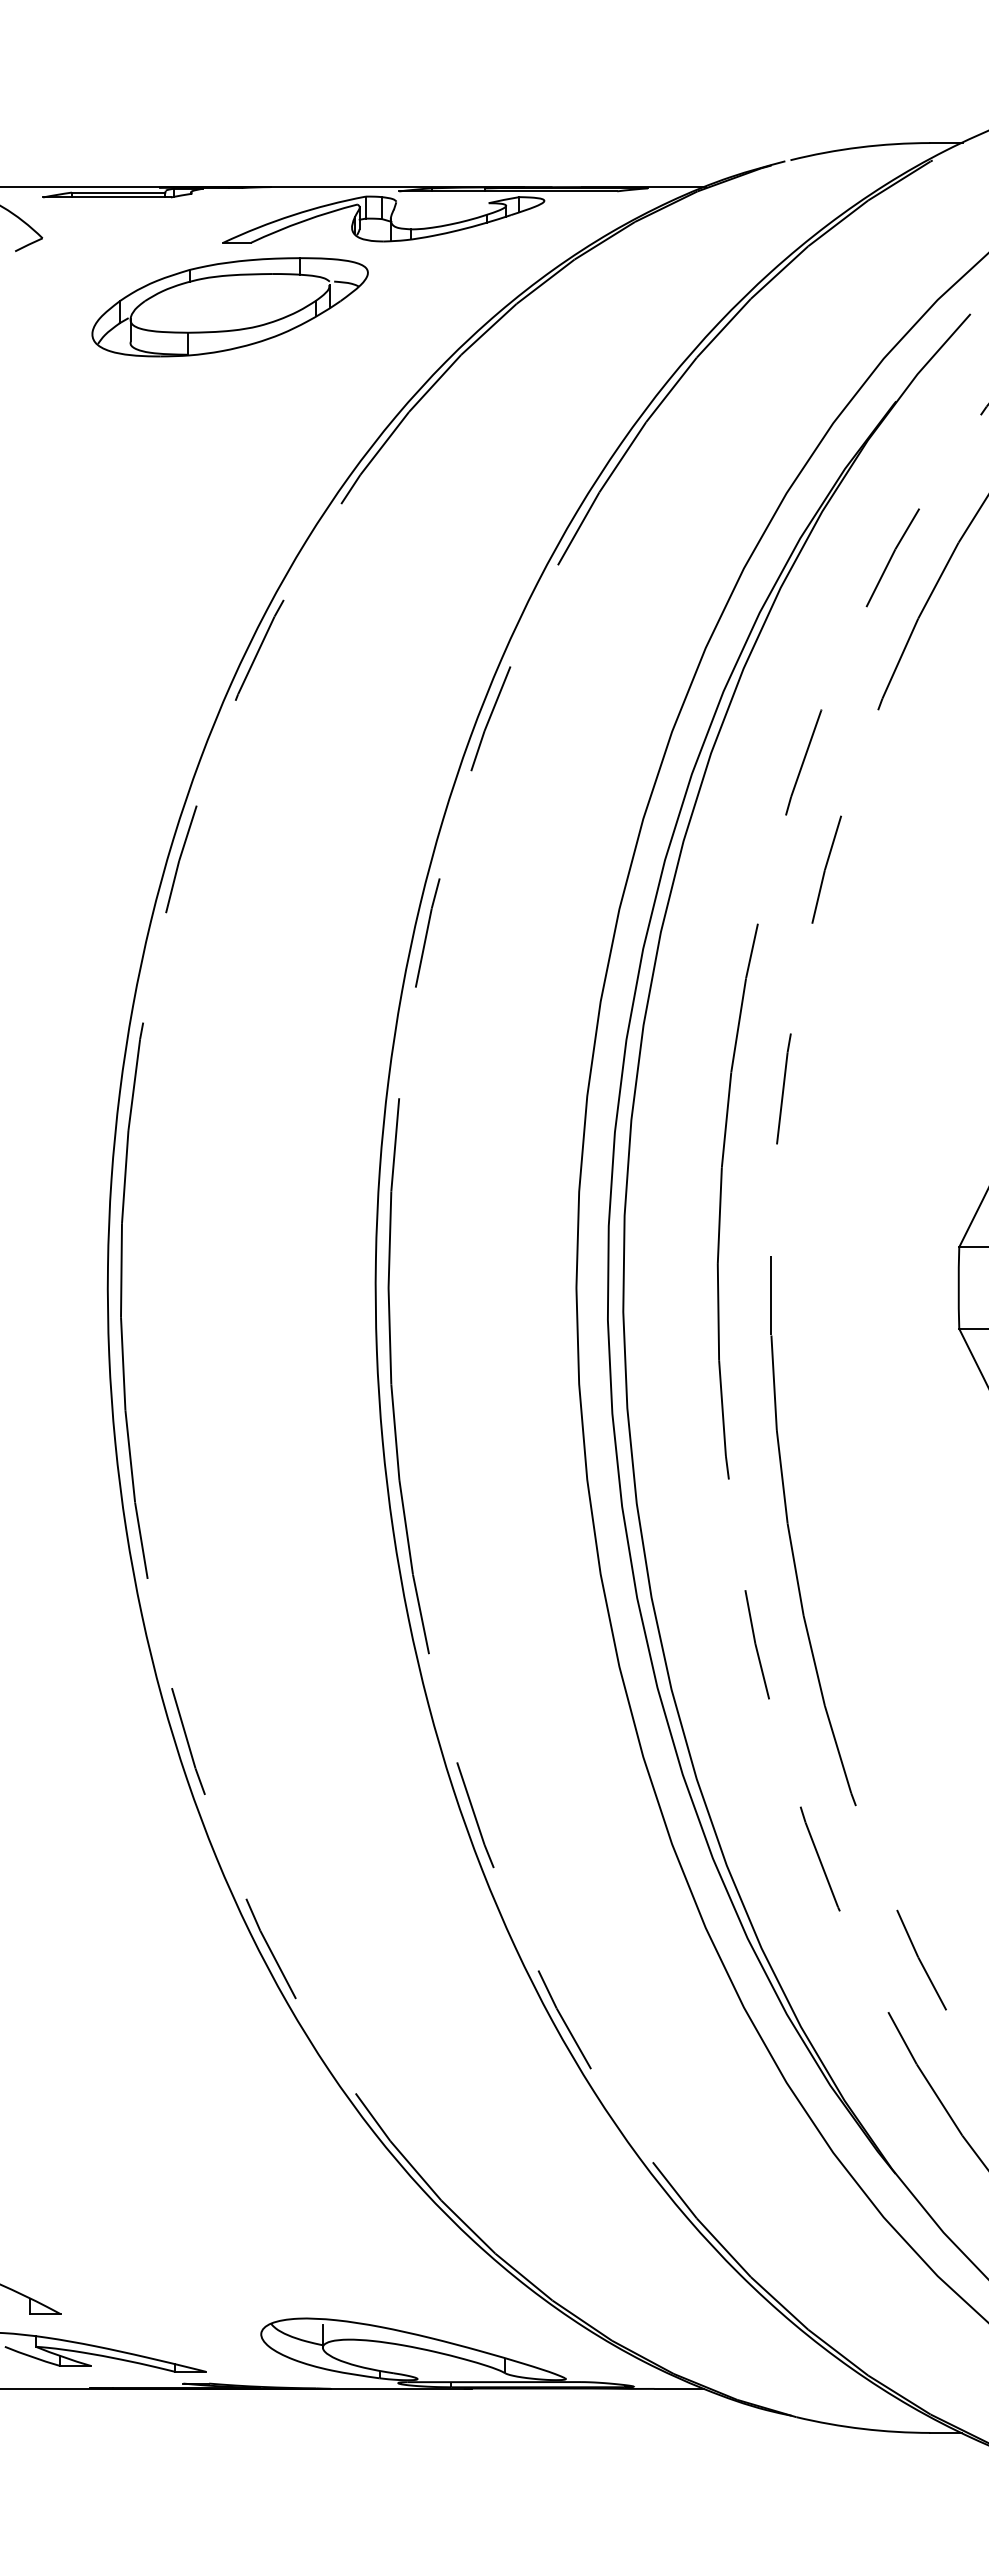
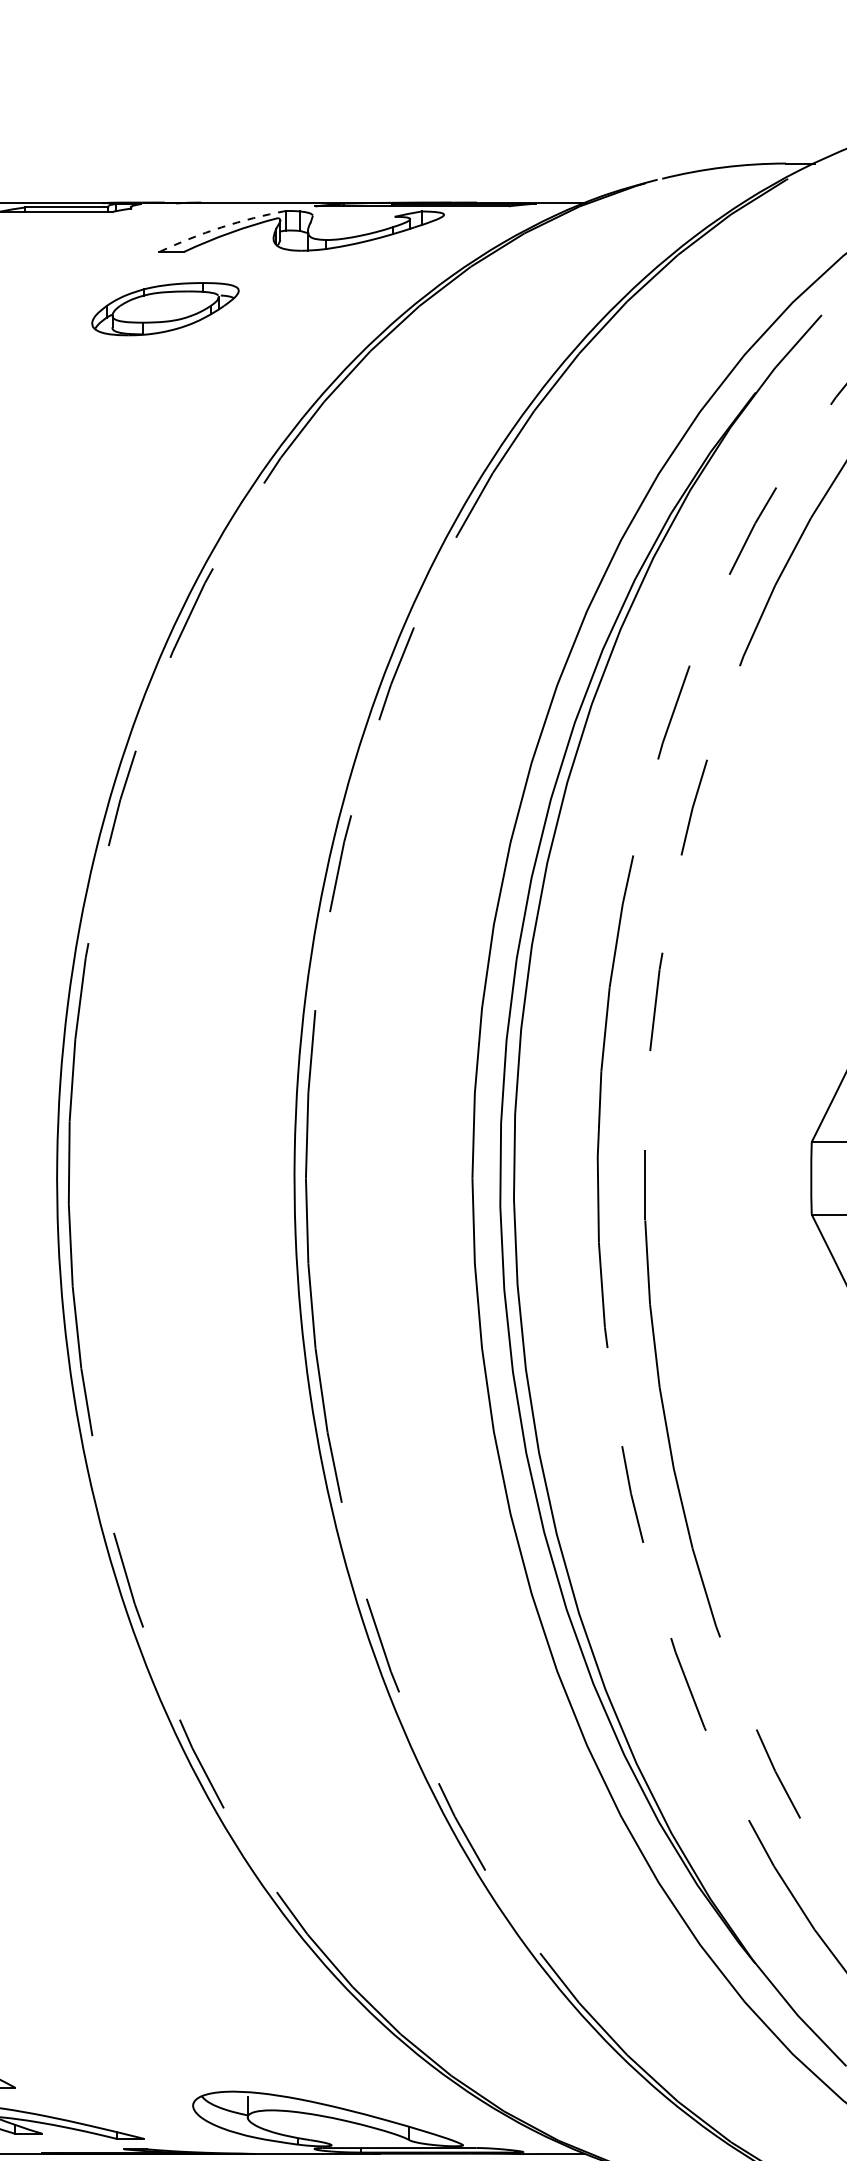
arc: (293, 215) -> (221, 227), solid -> dashed
part: (229, 307) -> (164, 309), size x0.6

